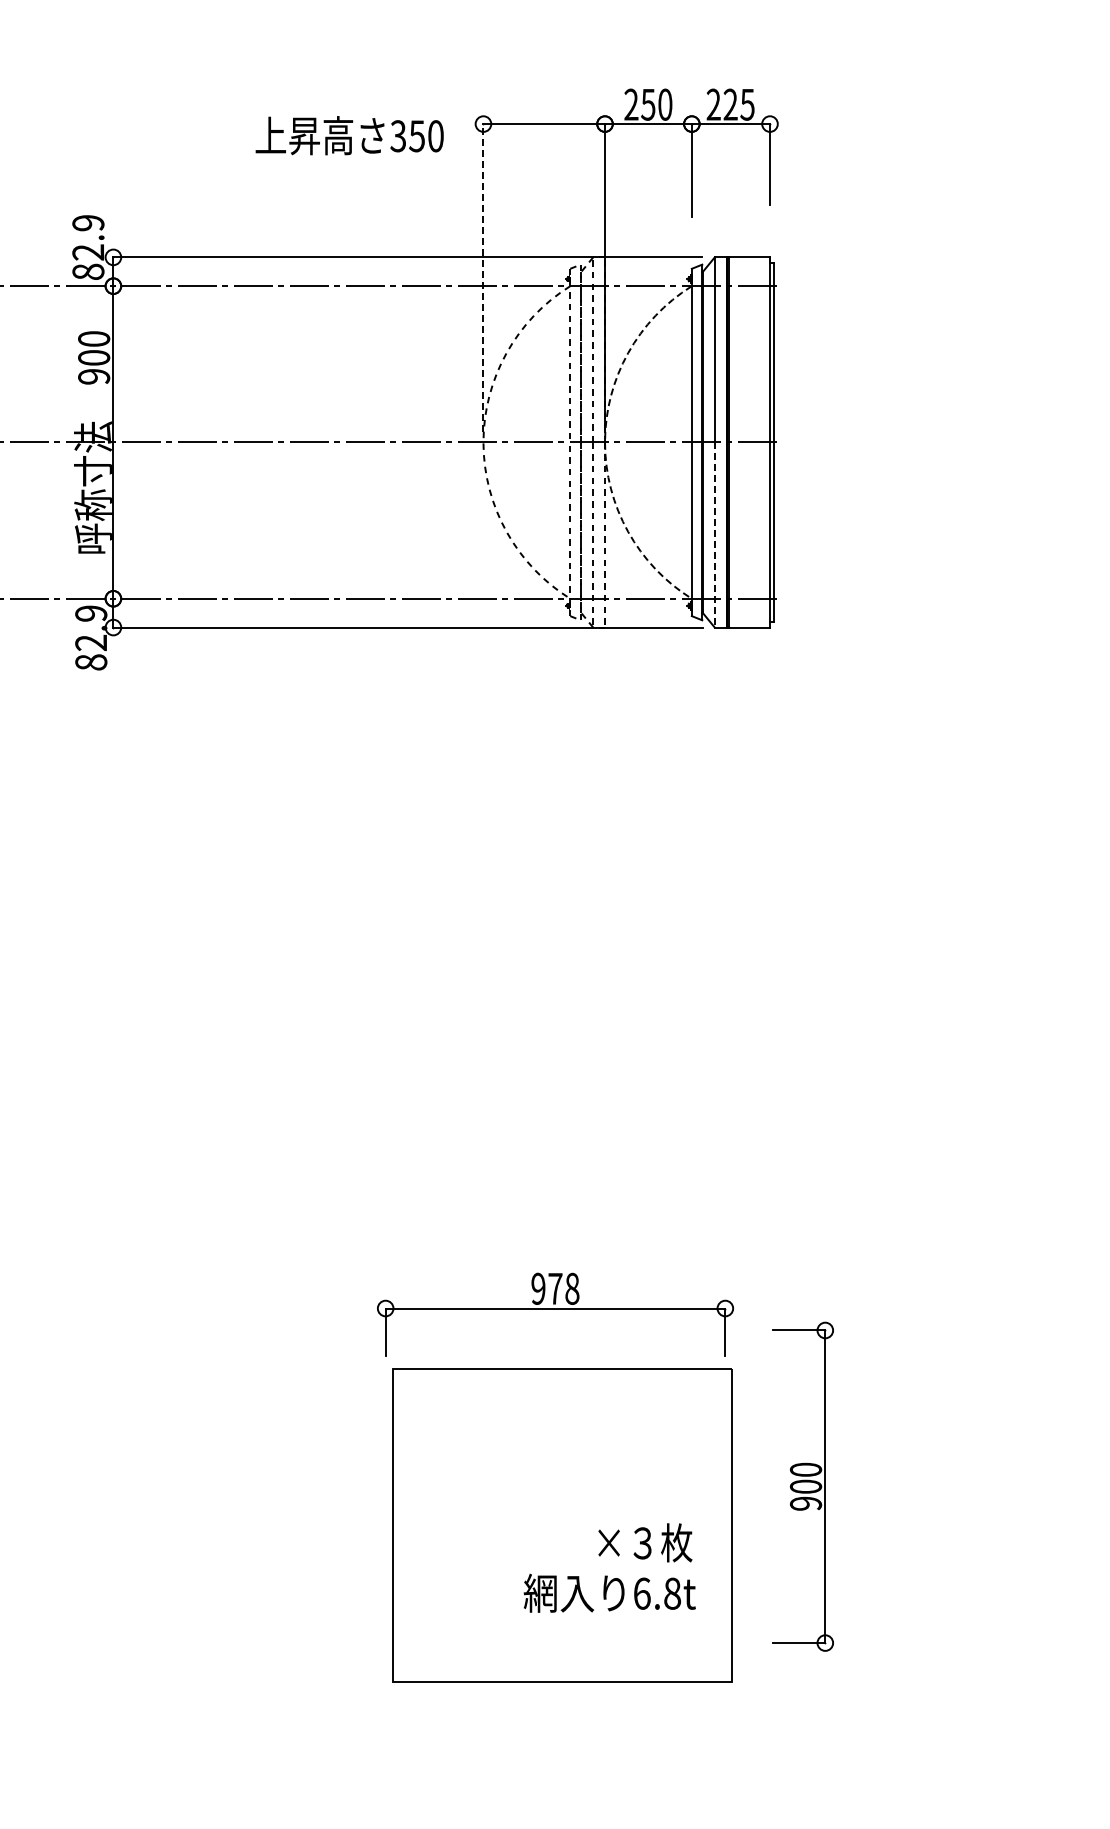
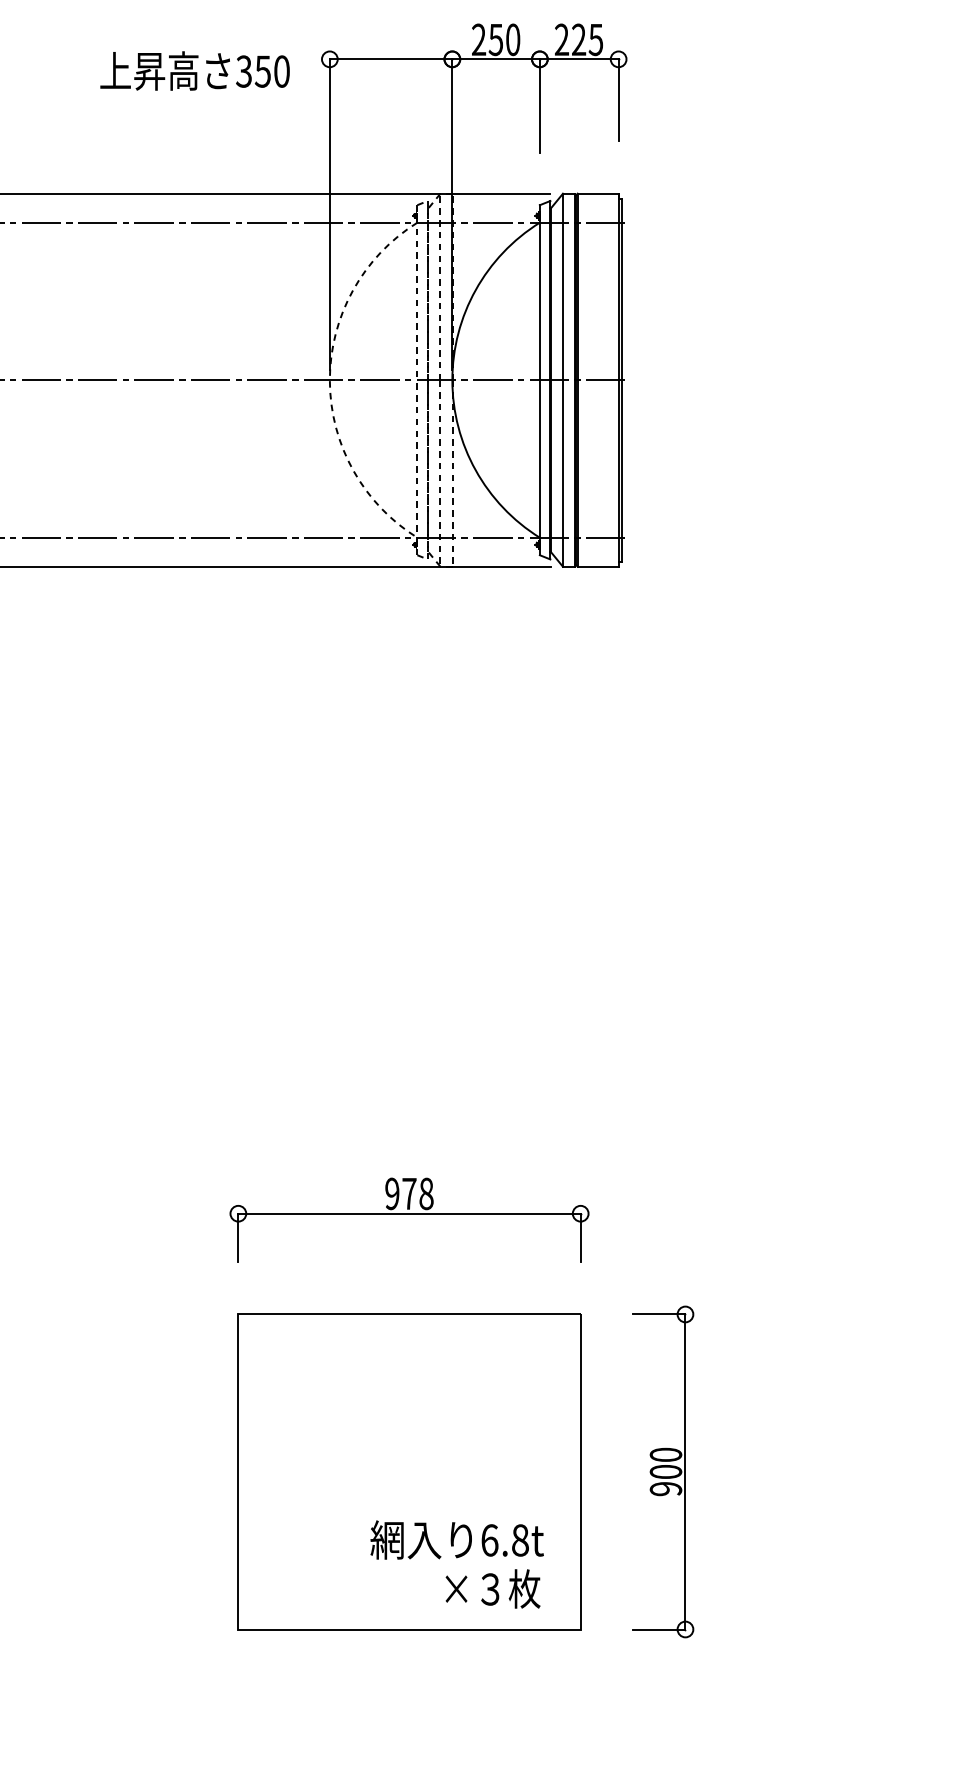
line: (483, 278) -> (329, 214), dashed -> solid
arc: (605, 442) -> (452, 380), dashed -> solid
line: (714, 535) -> (562, 473), dashed -> solid
part: (555, 1314) -> (409, 1219), moved
part: (802, 1486) -> (662, 1471), moved
text: (645, 1542) -> (493, 1588), moved

